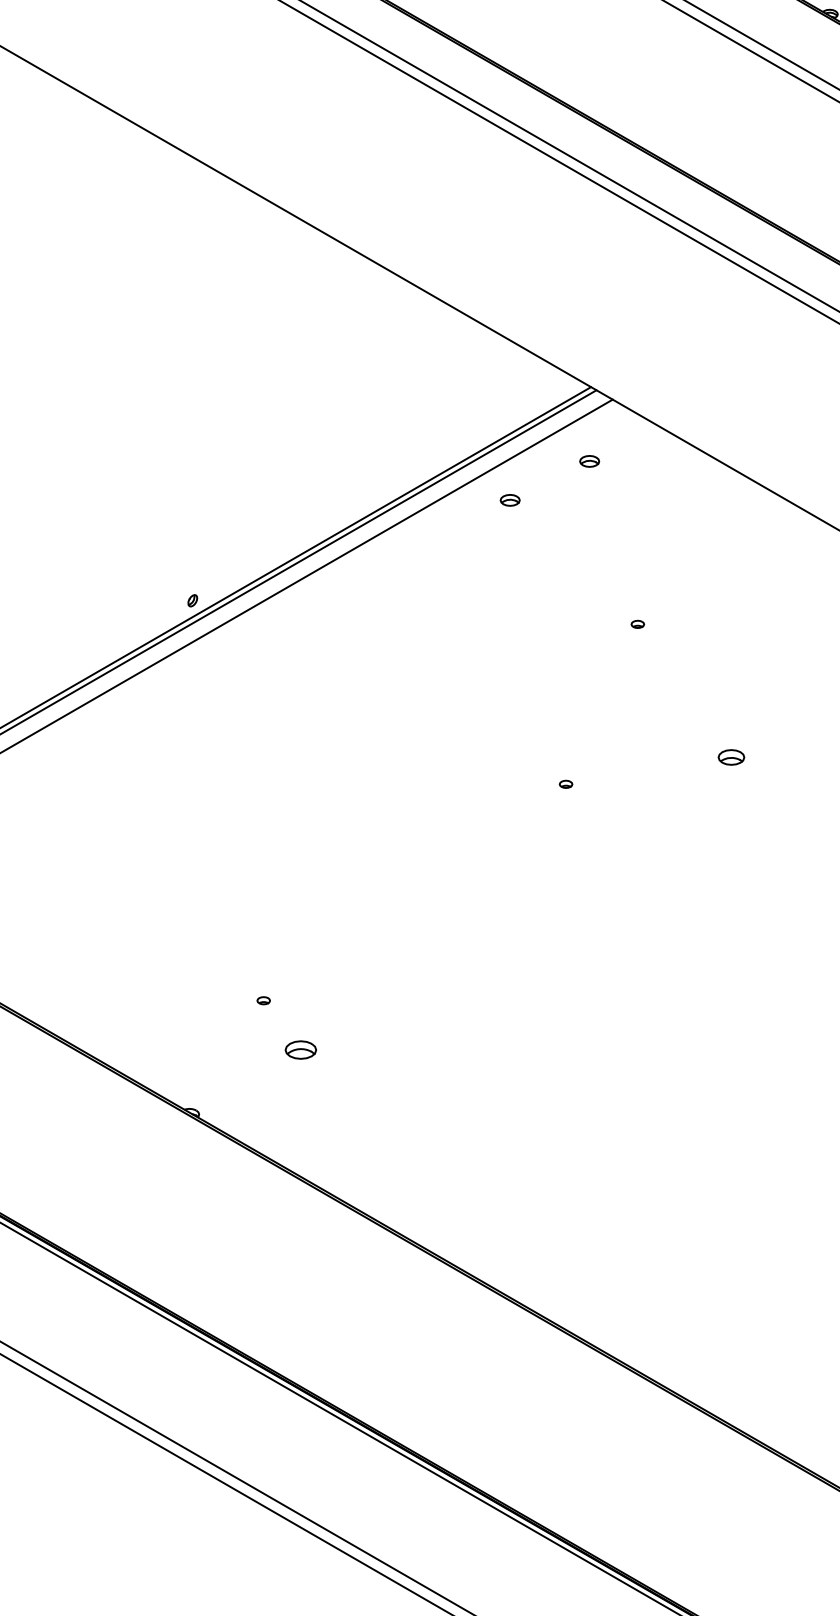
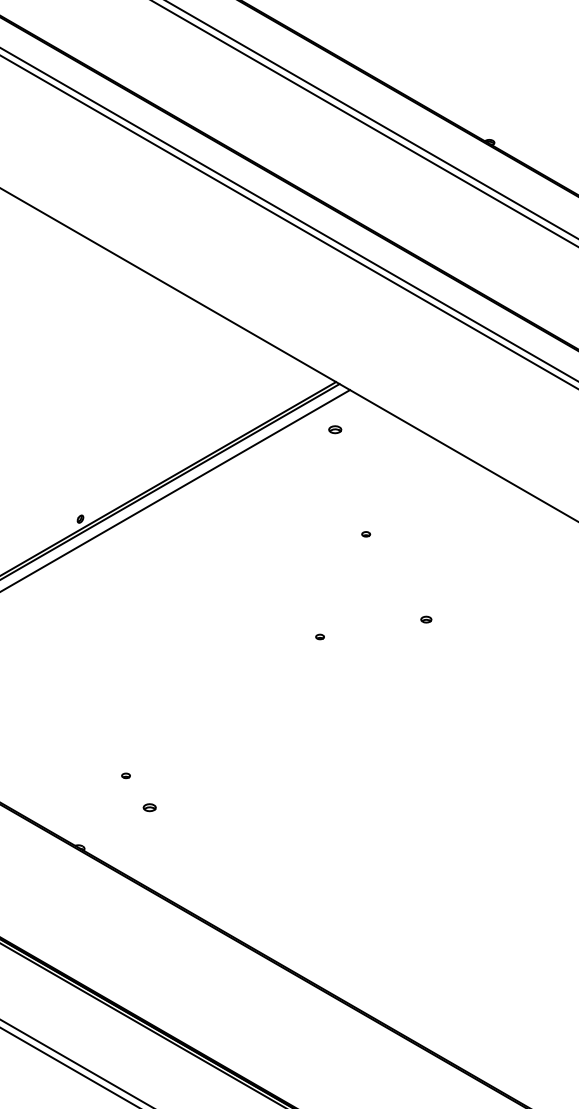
part: (510, 500) -> (284, 454), removed
part: (731, 757) -> (426, 619), size x0.62
part: (300, 1050) -> (149, 807), size x0.62

